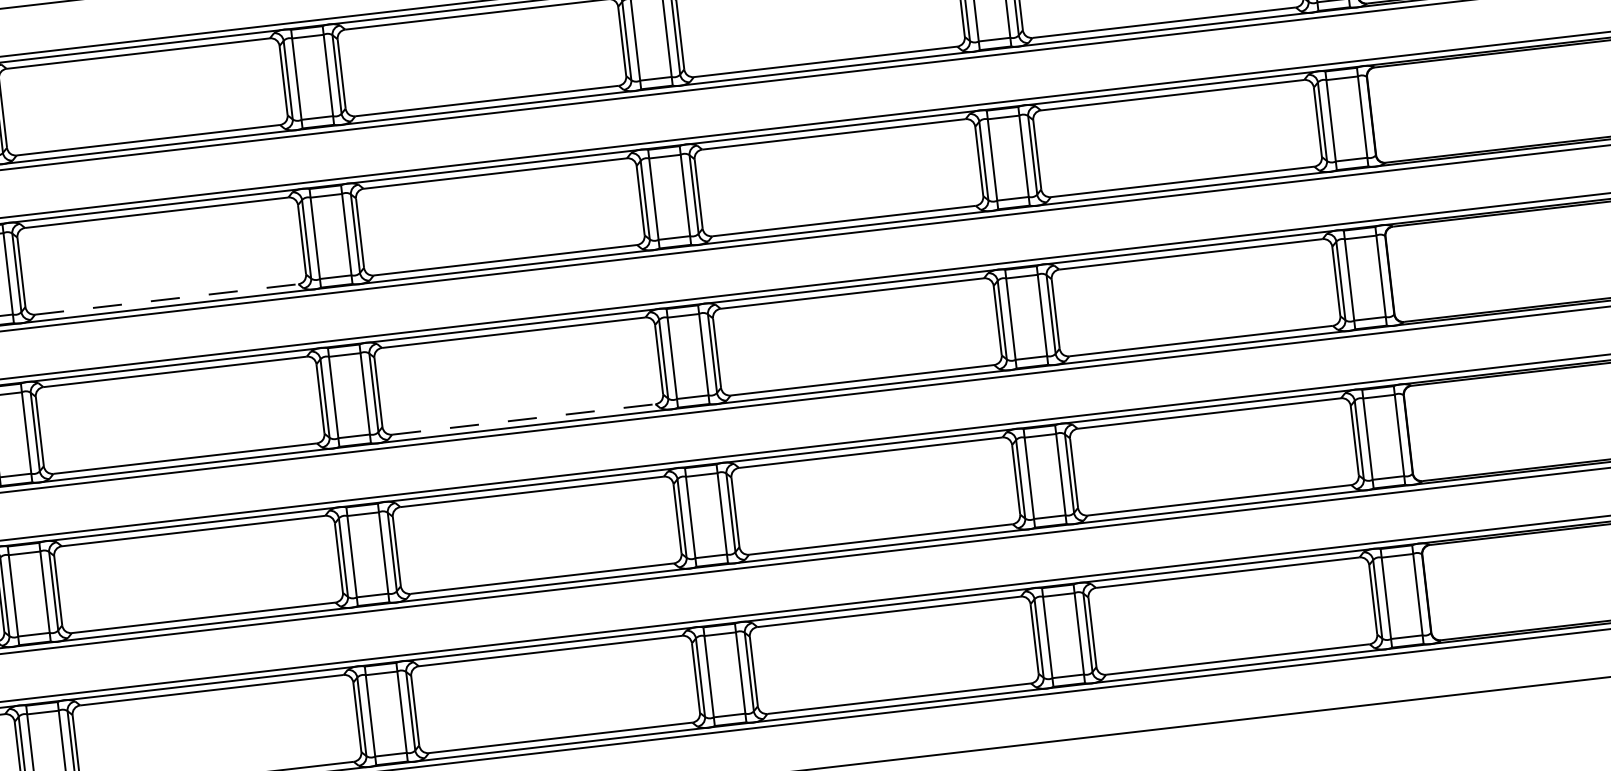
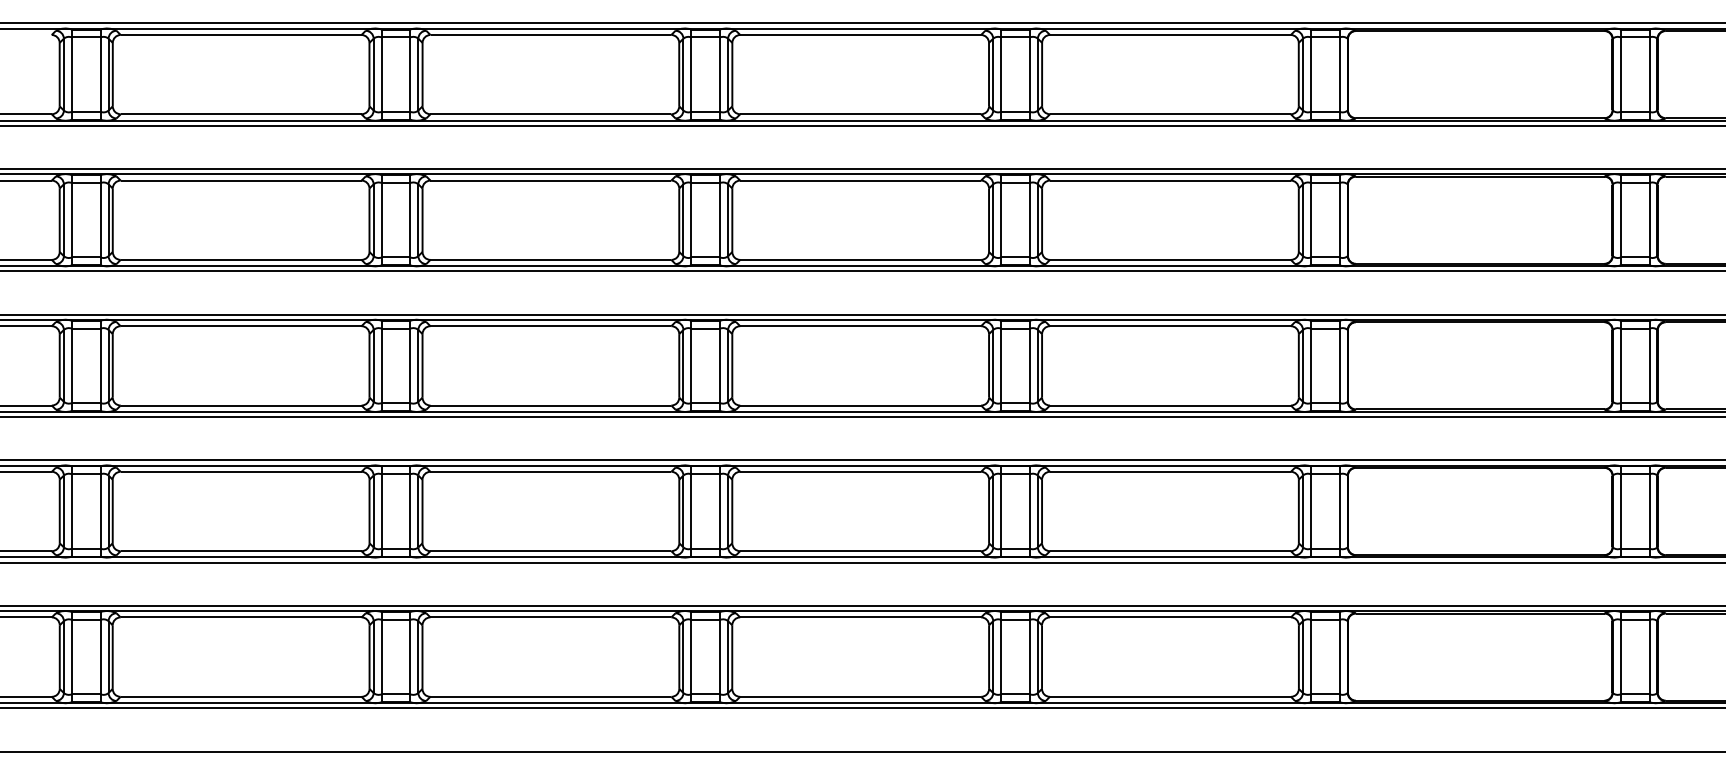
line: (167, 298) -> (241, 259), dashed -> solid
line: (524, 419) -> (551, 405), dashed -> solid

